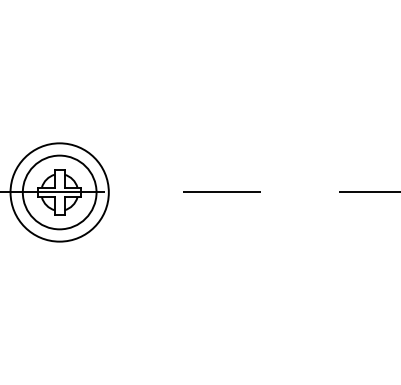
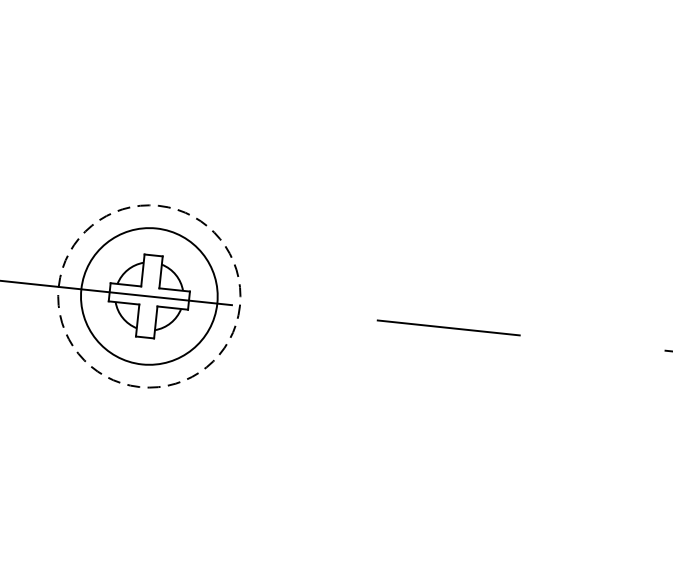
circle: (59, 192) -> (148, 296), solid -> dashed

